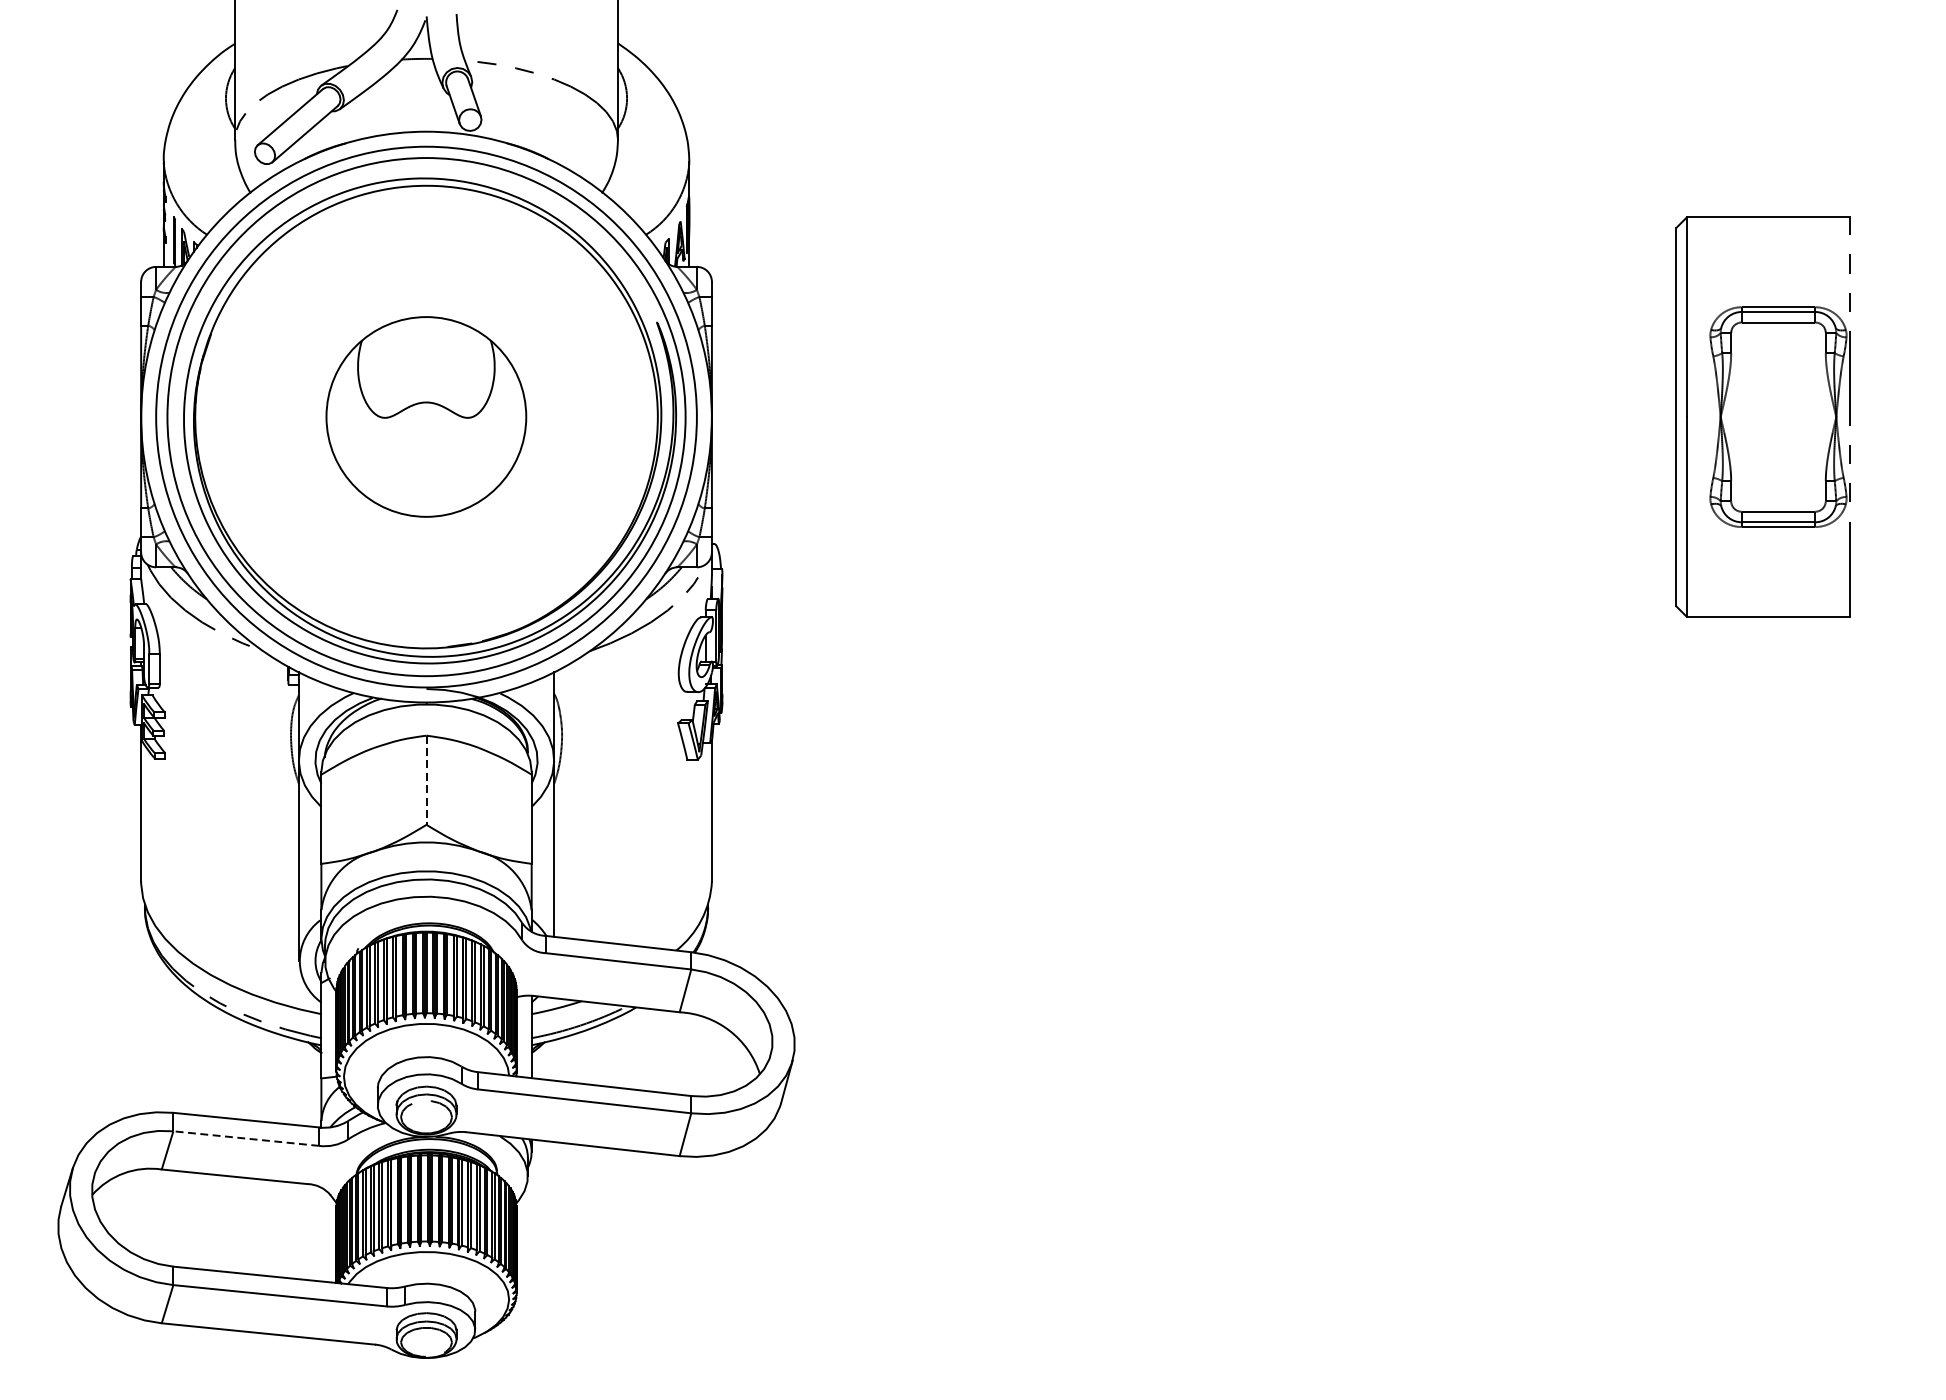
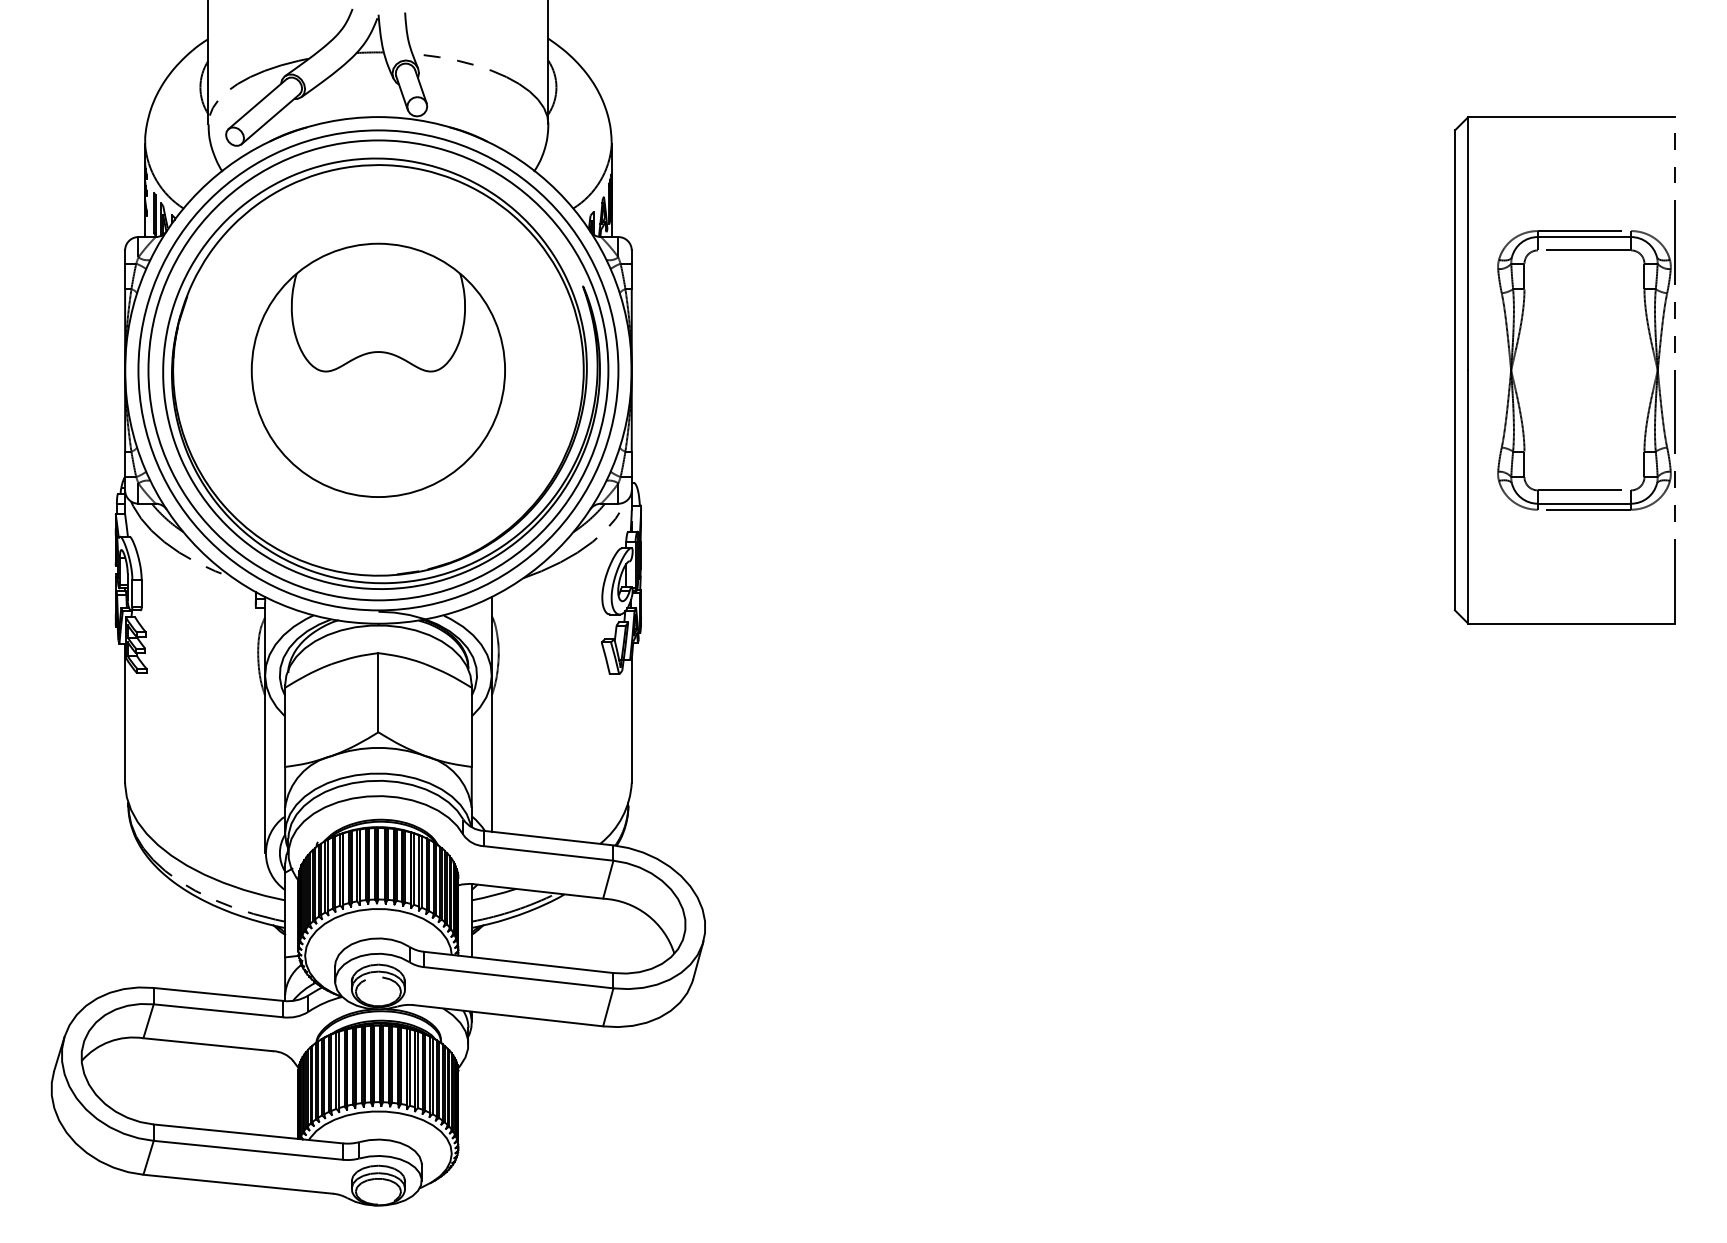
part: (425, 416) -> (377, 369), size x1.43
part: (1762, 417) -> (1564, 370), size x1.43
line: (426, 779) -> (378, 692), dashed -> solid
line: (245, 1138) -> (217, 1010), dashed -> solid

